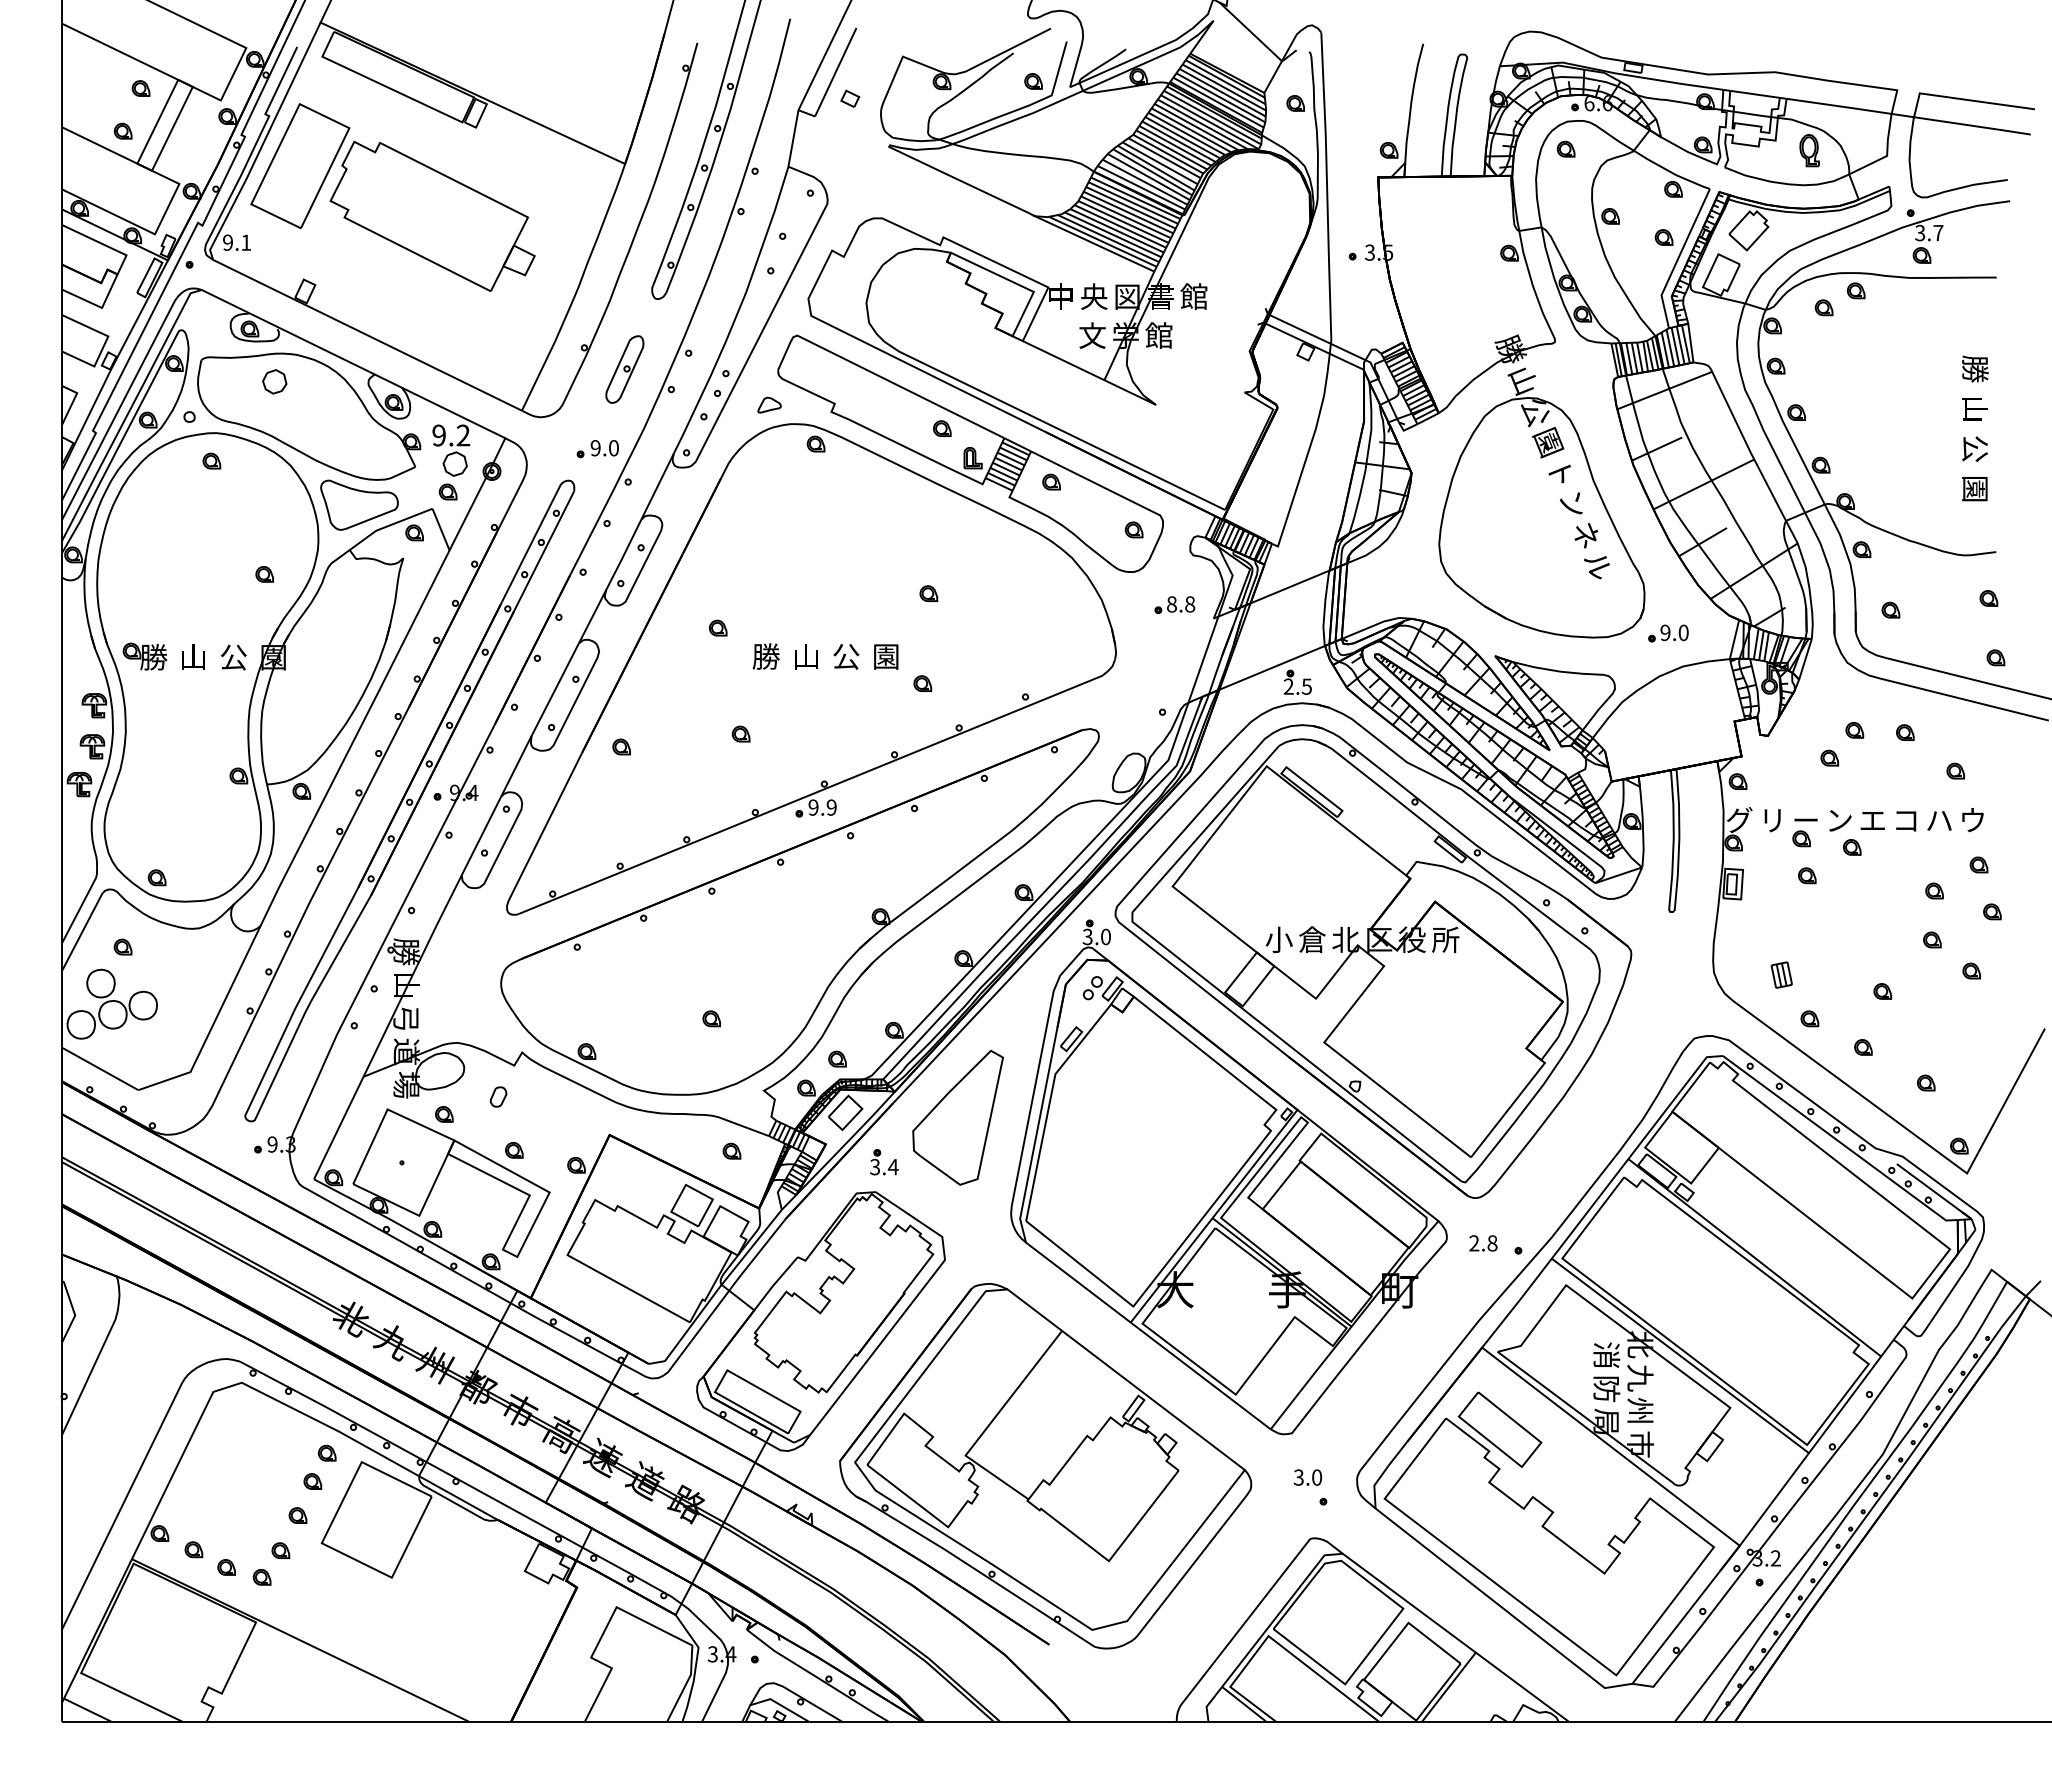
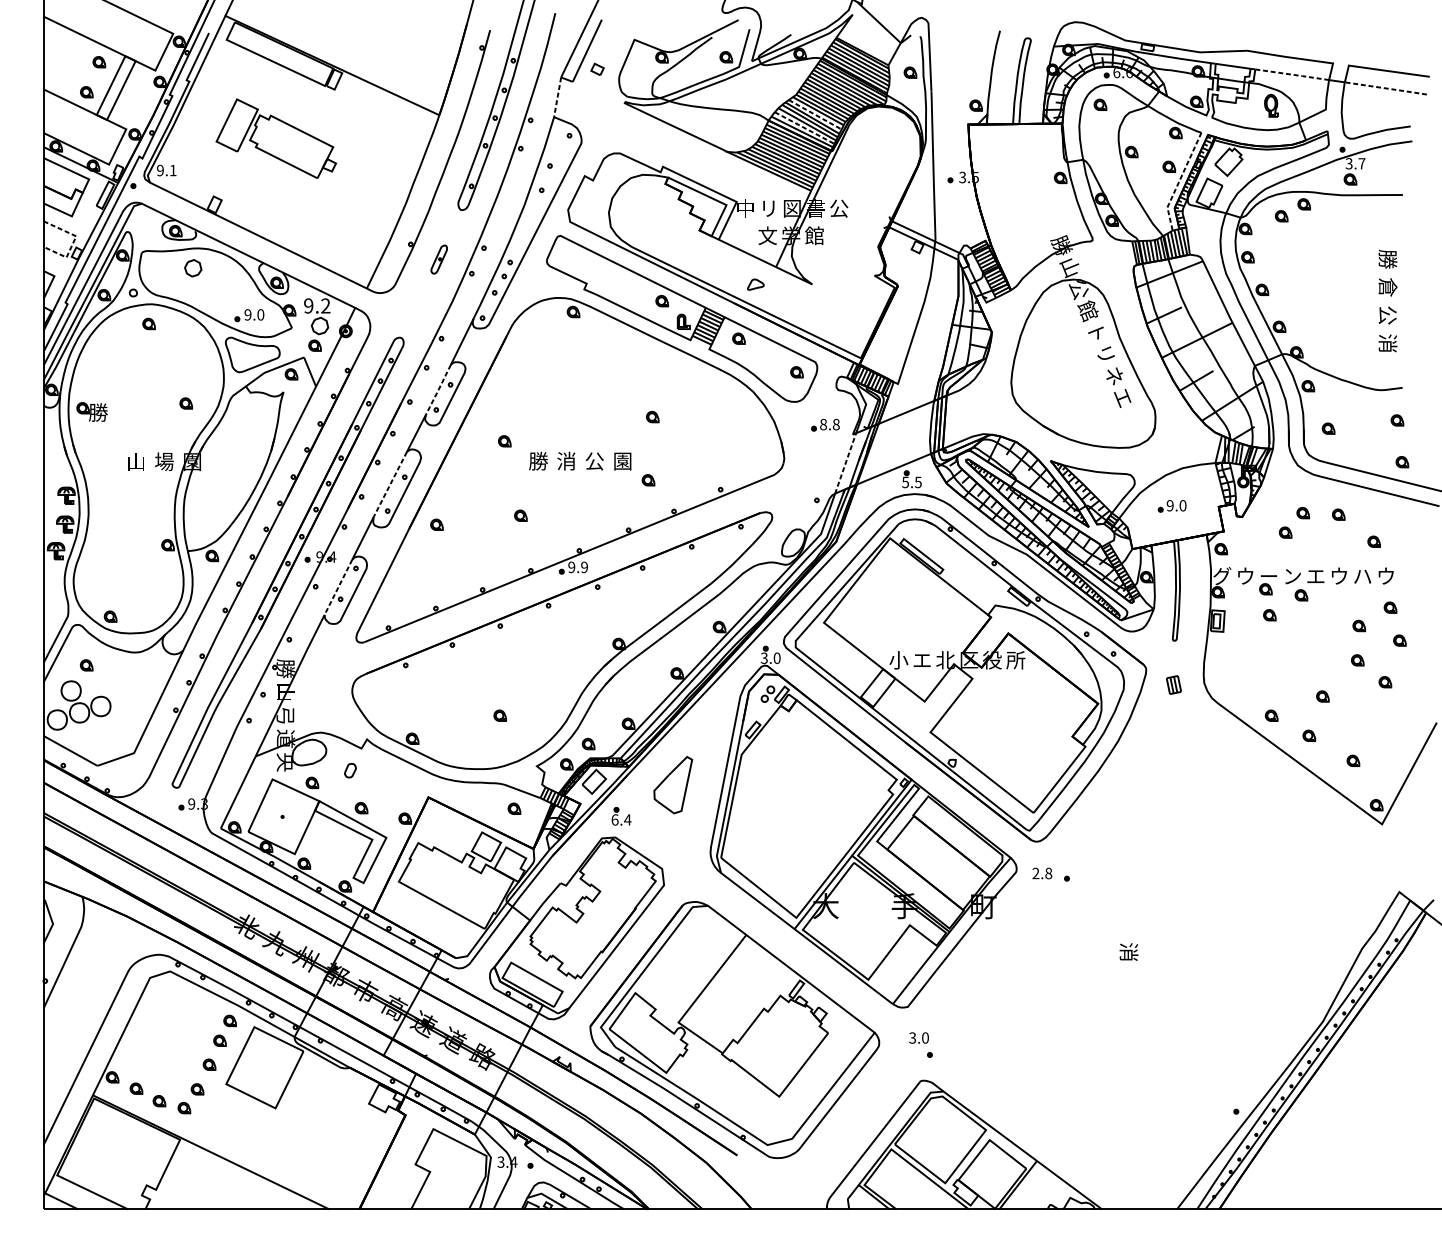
line: (1840, 106) -> (1293, 74), solid -> dashed
line: (1972, 125) -> (1385, 88), solid -> dashed
line: (793, 137) -> (557, 96), solid -> dashed
line: (1160, 163) -> (815, 114), solid -> dashed
line: (1145, 182) -> (804, 128), solid -> dashed
part: (392, 197) -> (275, 138), size x0.6
line: (1678, 258) -> (1179, 181), solid -> dashed
text: (1094, 296) -> (769, 208), 央 -> リ
text: (1193, 296) -> (838, 208), 館 -> 公
line: (104, 344) -> (73, 242), solid -> dashed
part: (624, 369) -> (438, 259), size x0.6
part: (769, 404) -> (755, 284), moved
text: (1975, 408) -> (1388, 287), 山 -> 倉
text: (1548, 442) -> (1088, 310), 園 -> 館
part: (597, 449) -> (249, 315), moved
text: (1975, 488) -> (1388, 343), 園 -> 消
text: (1572, 503) -> (1104, 353), ン -> リ
line: (623, 555) -> (438, 390), solid -> dashed
text: (1597, 566) -> (1122, 397), ル -> エ
part: (1668, 633) -> (1172, 506), moved
part: (144, 656) -> (91, 412), moved
text: (805, 656) -> (566, 461), 山 -> 消
text: (233, 657) -> (164, 461), 公 -> 場
line: (1203, 659) -> (845, 463), solid -> dashed
text: (1288, 686) -> (905, 482), 2.5 -> 5.5
line: (555, 689) -> (390, 484), solid -> dashed
text: (1772, 820) -> (1245, 576), リ -> ウ
text: (1906, 820) -> (1339, 576), コ -> ウ
line: (481, 836) -> (338, 587), solid -> dashed
text: (1312, 939) -> (922, 660), 倉 -> エ
part: (1781, 974) -> (1173, 684), moved
text: (406, 1084) -> (285, 761), 場 -> 央
part: (957, 1117) -> (672, 785), size x0.6
text: (875, 1166) -> (615, 819), 3.4 -> 6.4
part: (1670, 1361) -> (1173, 956), removed

